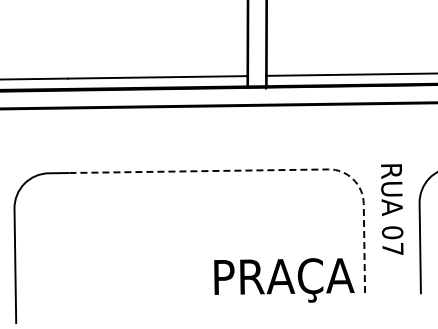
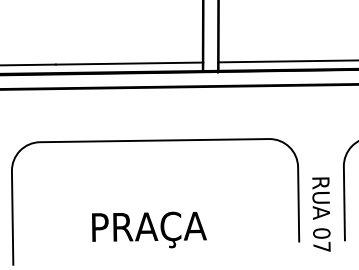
line: (285, 170) -> (233, 139), dashed -> solid
text: (392, 209) -> (321, 214), moved
text: (284, 280) -> (149, 230), moved

